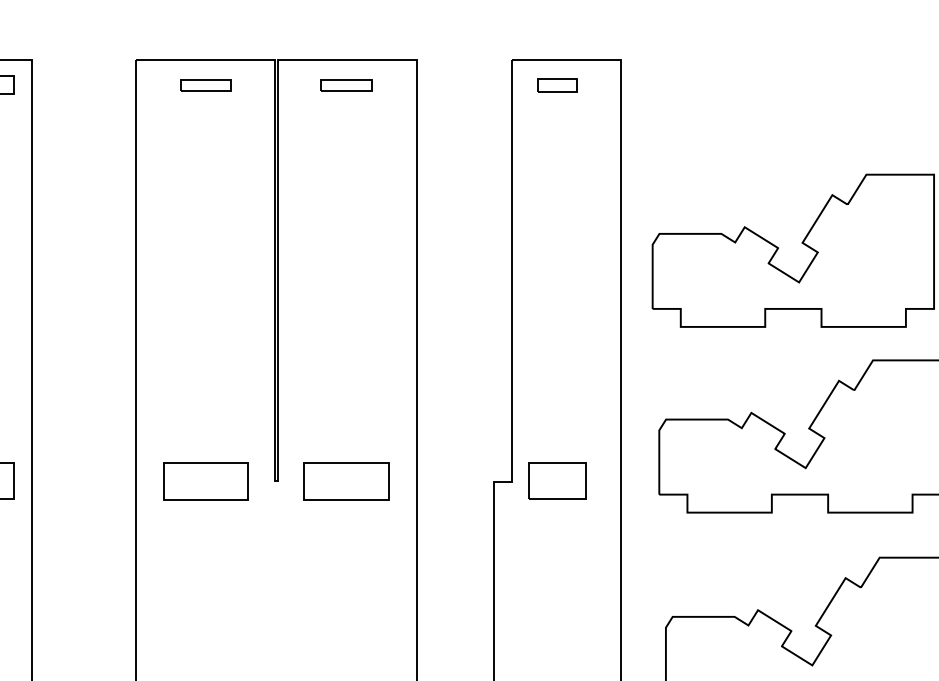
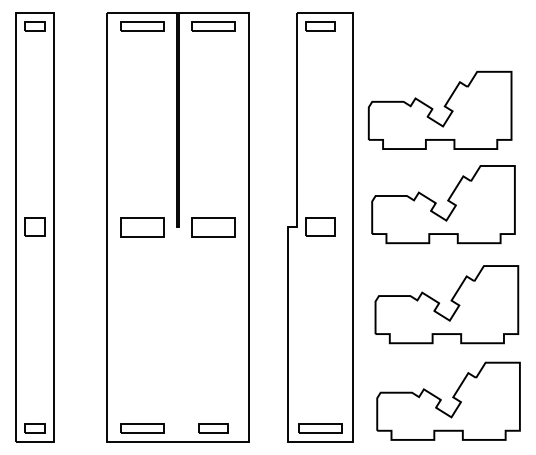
part: (206, 85) -> (142, 26), size x1.67
part: (346, 85) -> (213, 26), size x1.67
part: (557, 85) -> (320, 26), size x1.43

